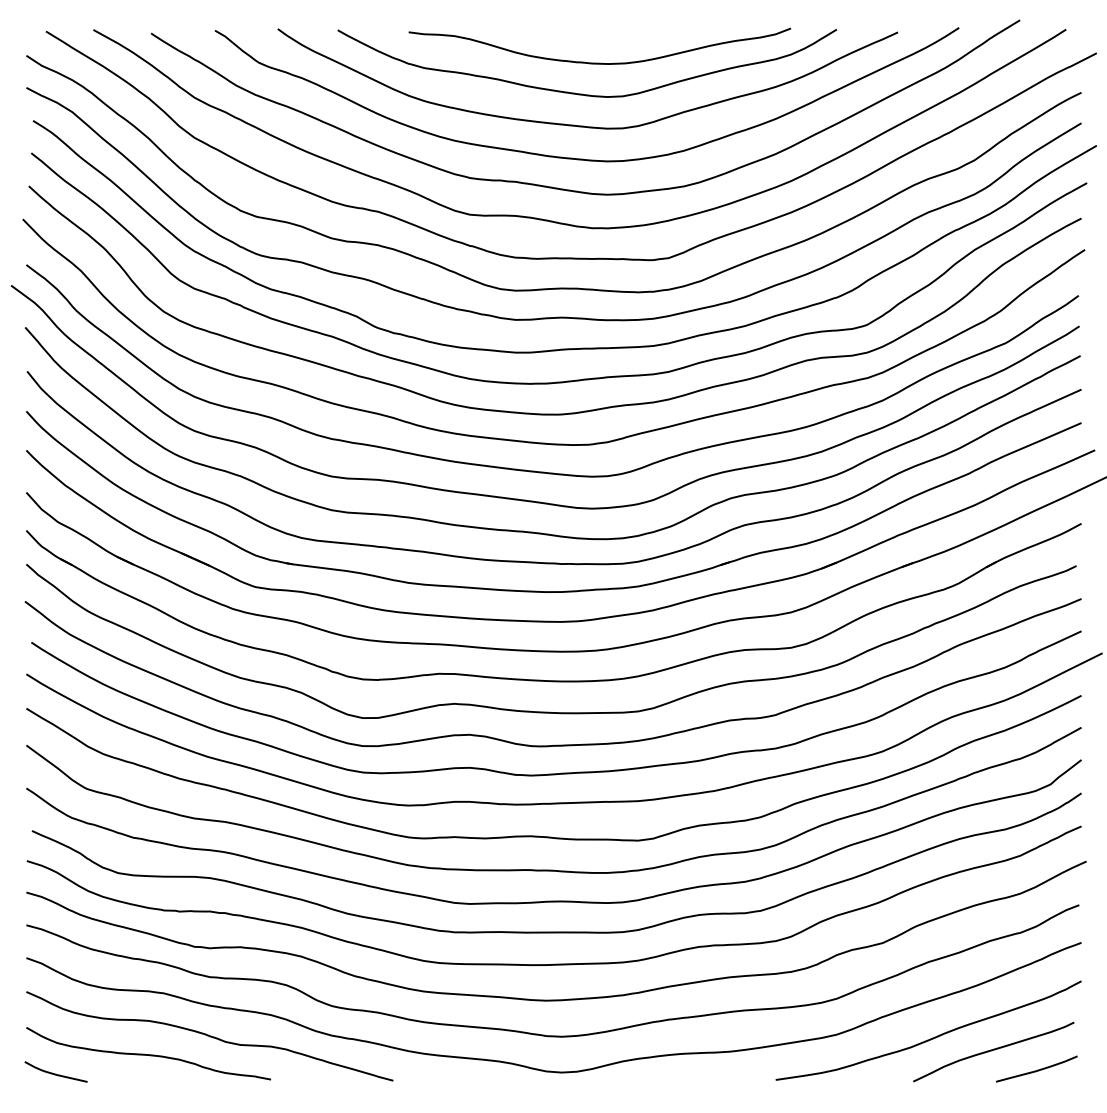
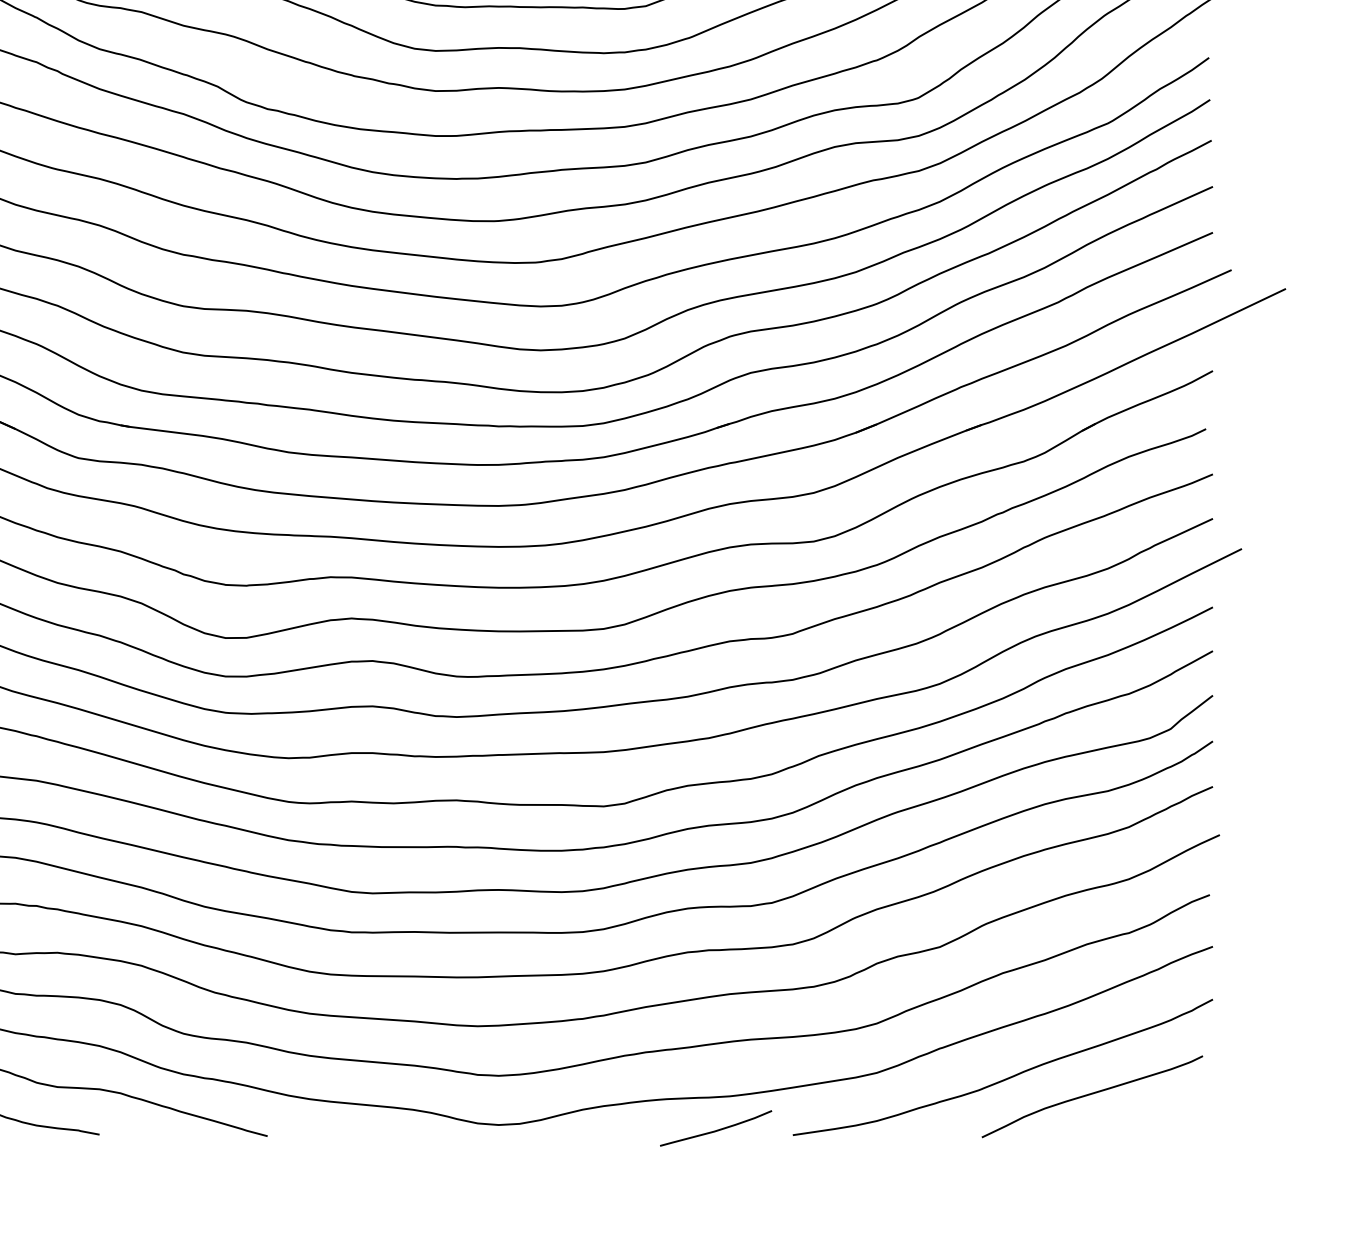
curve: (1037, 1069) -> (716, 1129), moved

